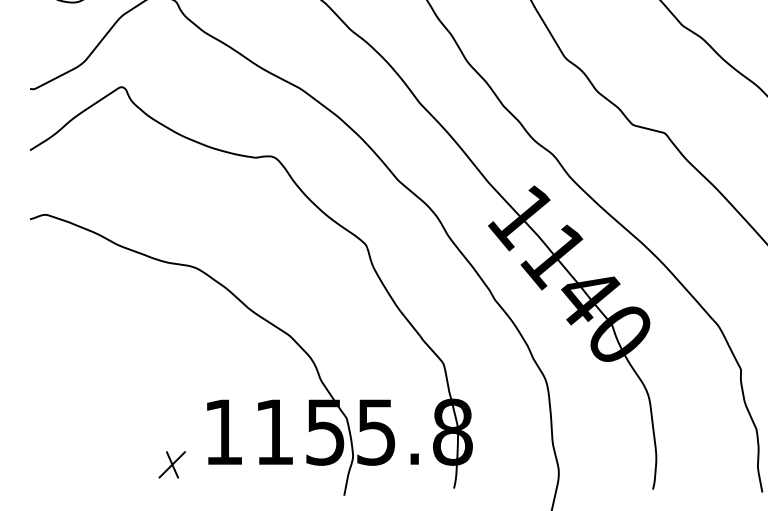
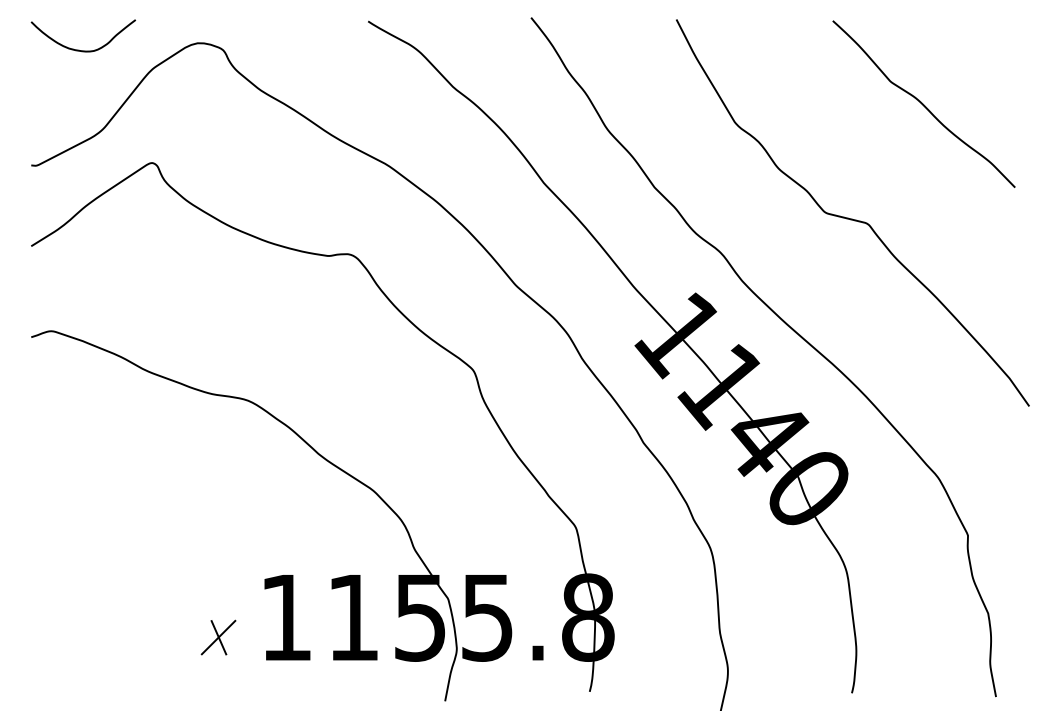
part: (172, 464) -> (218, 637), moved

